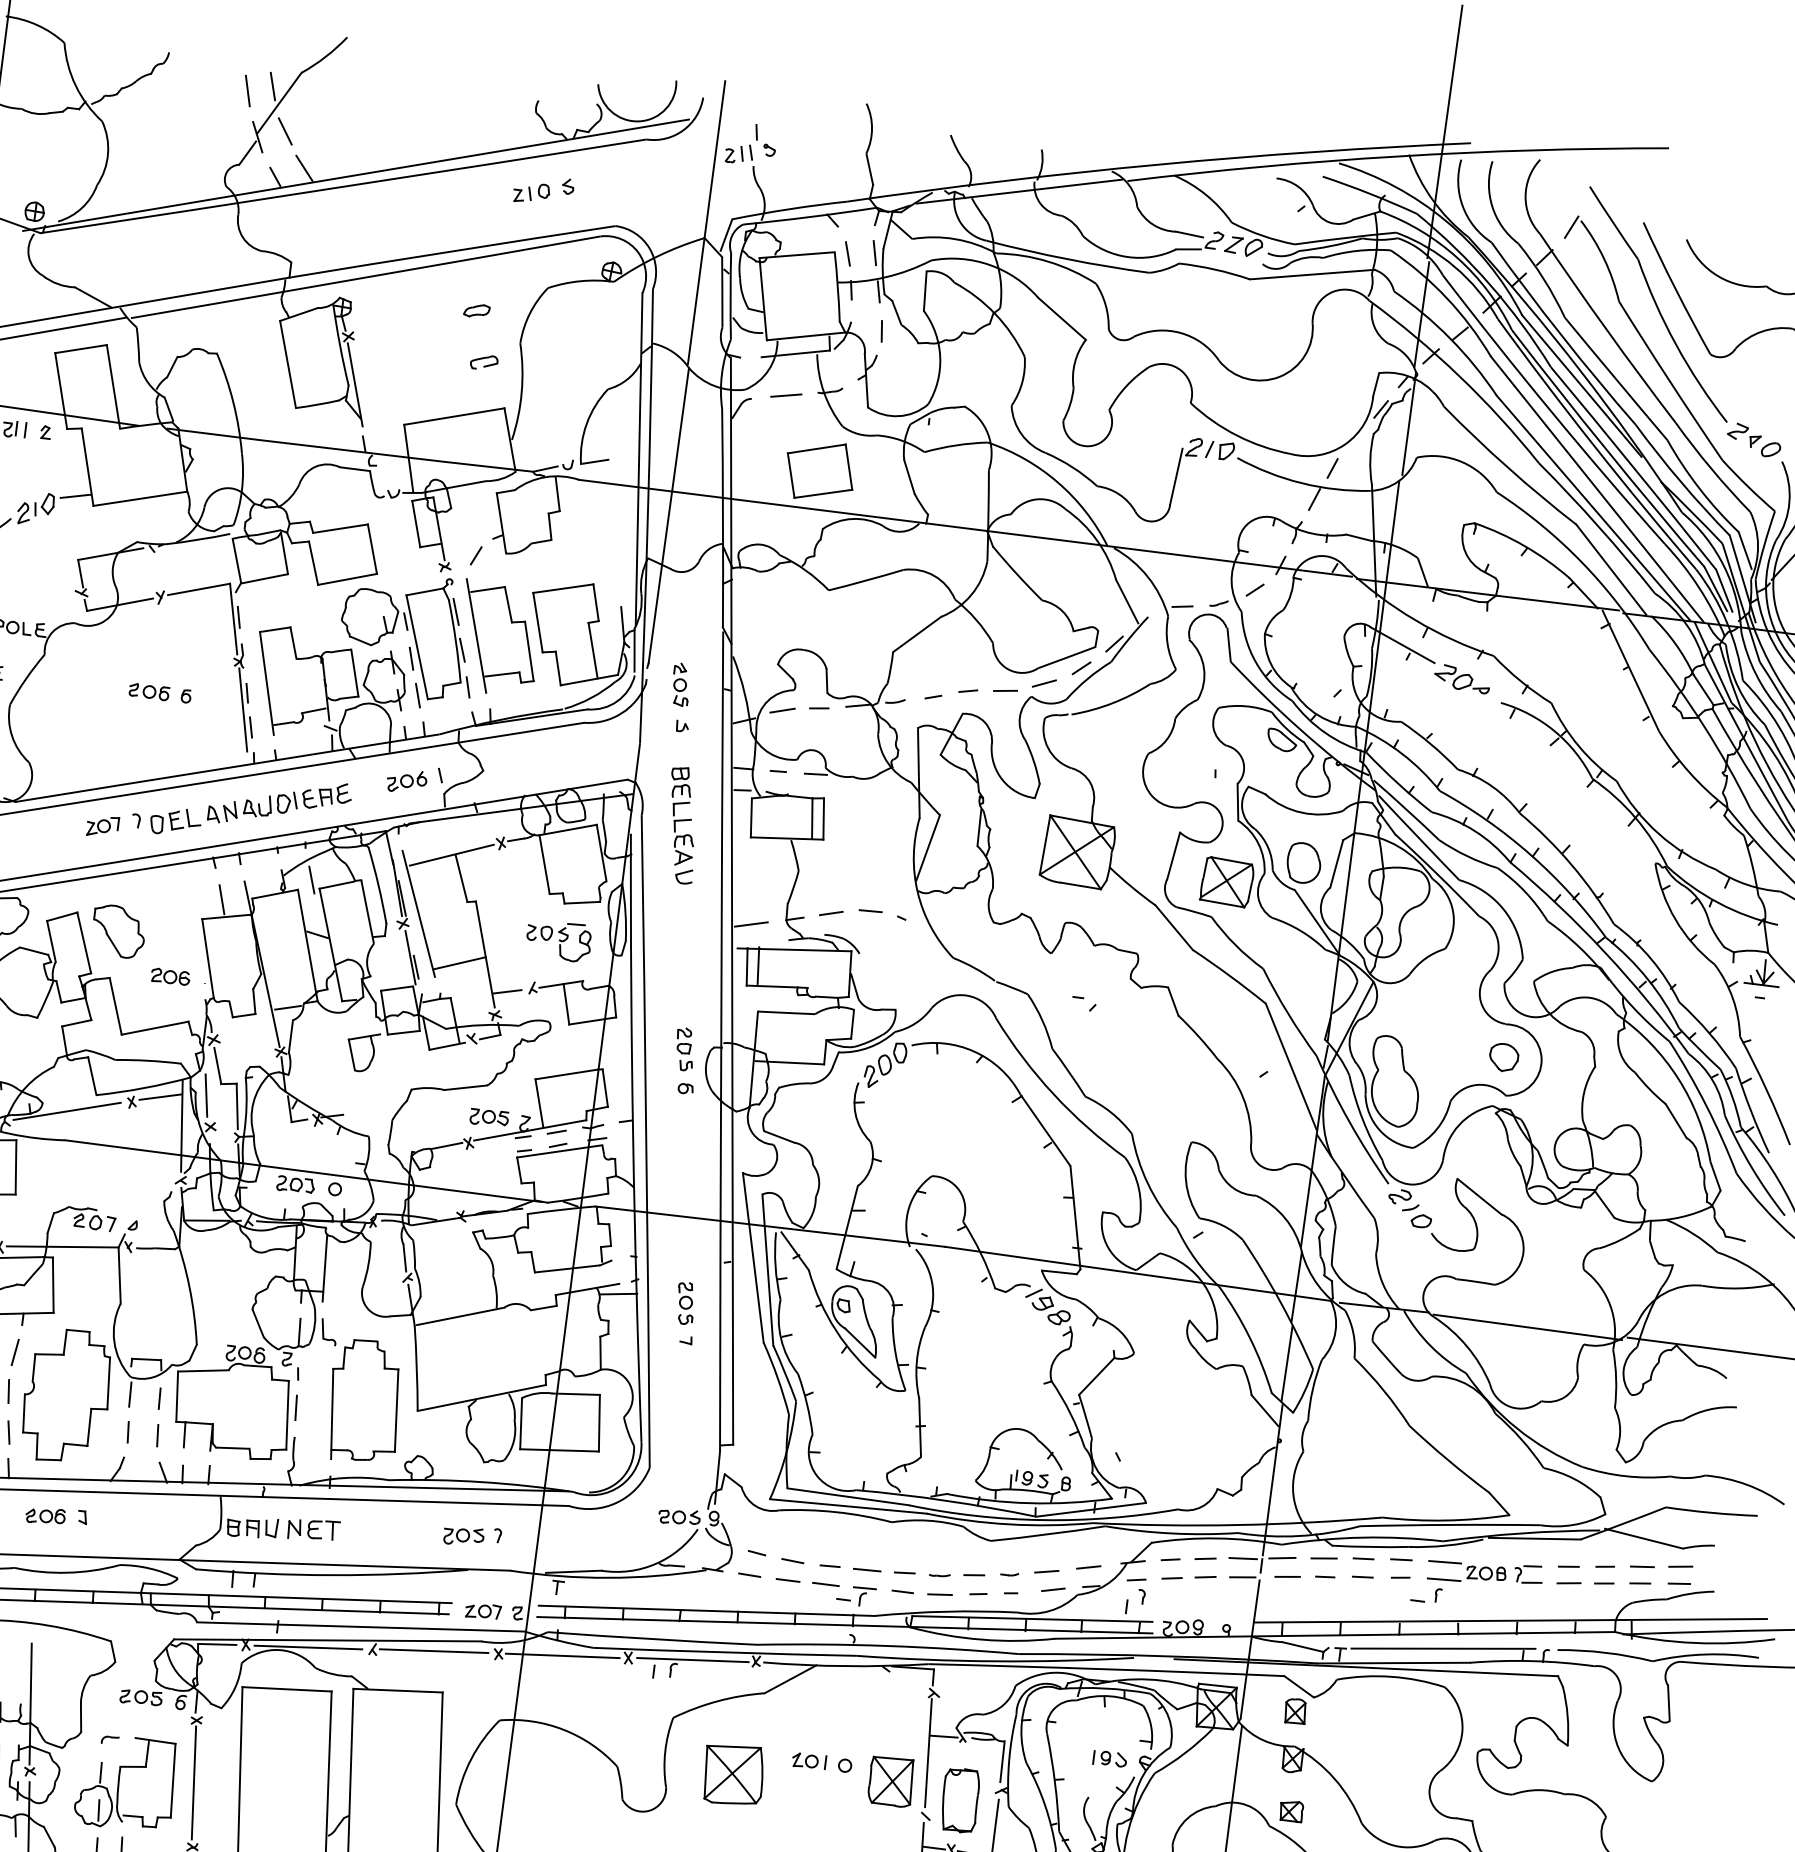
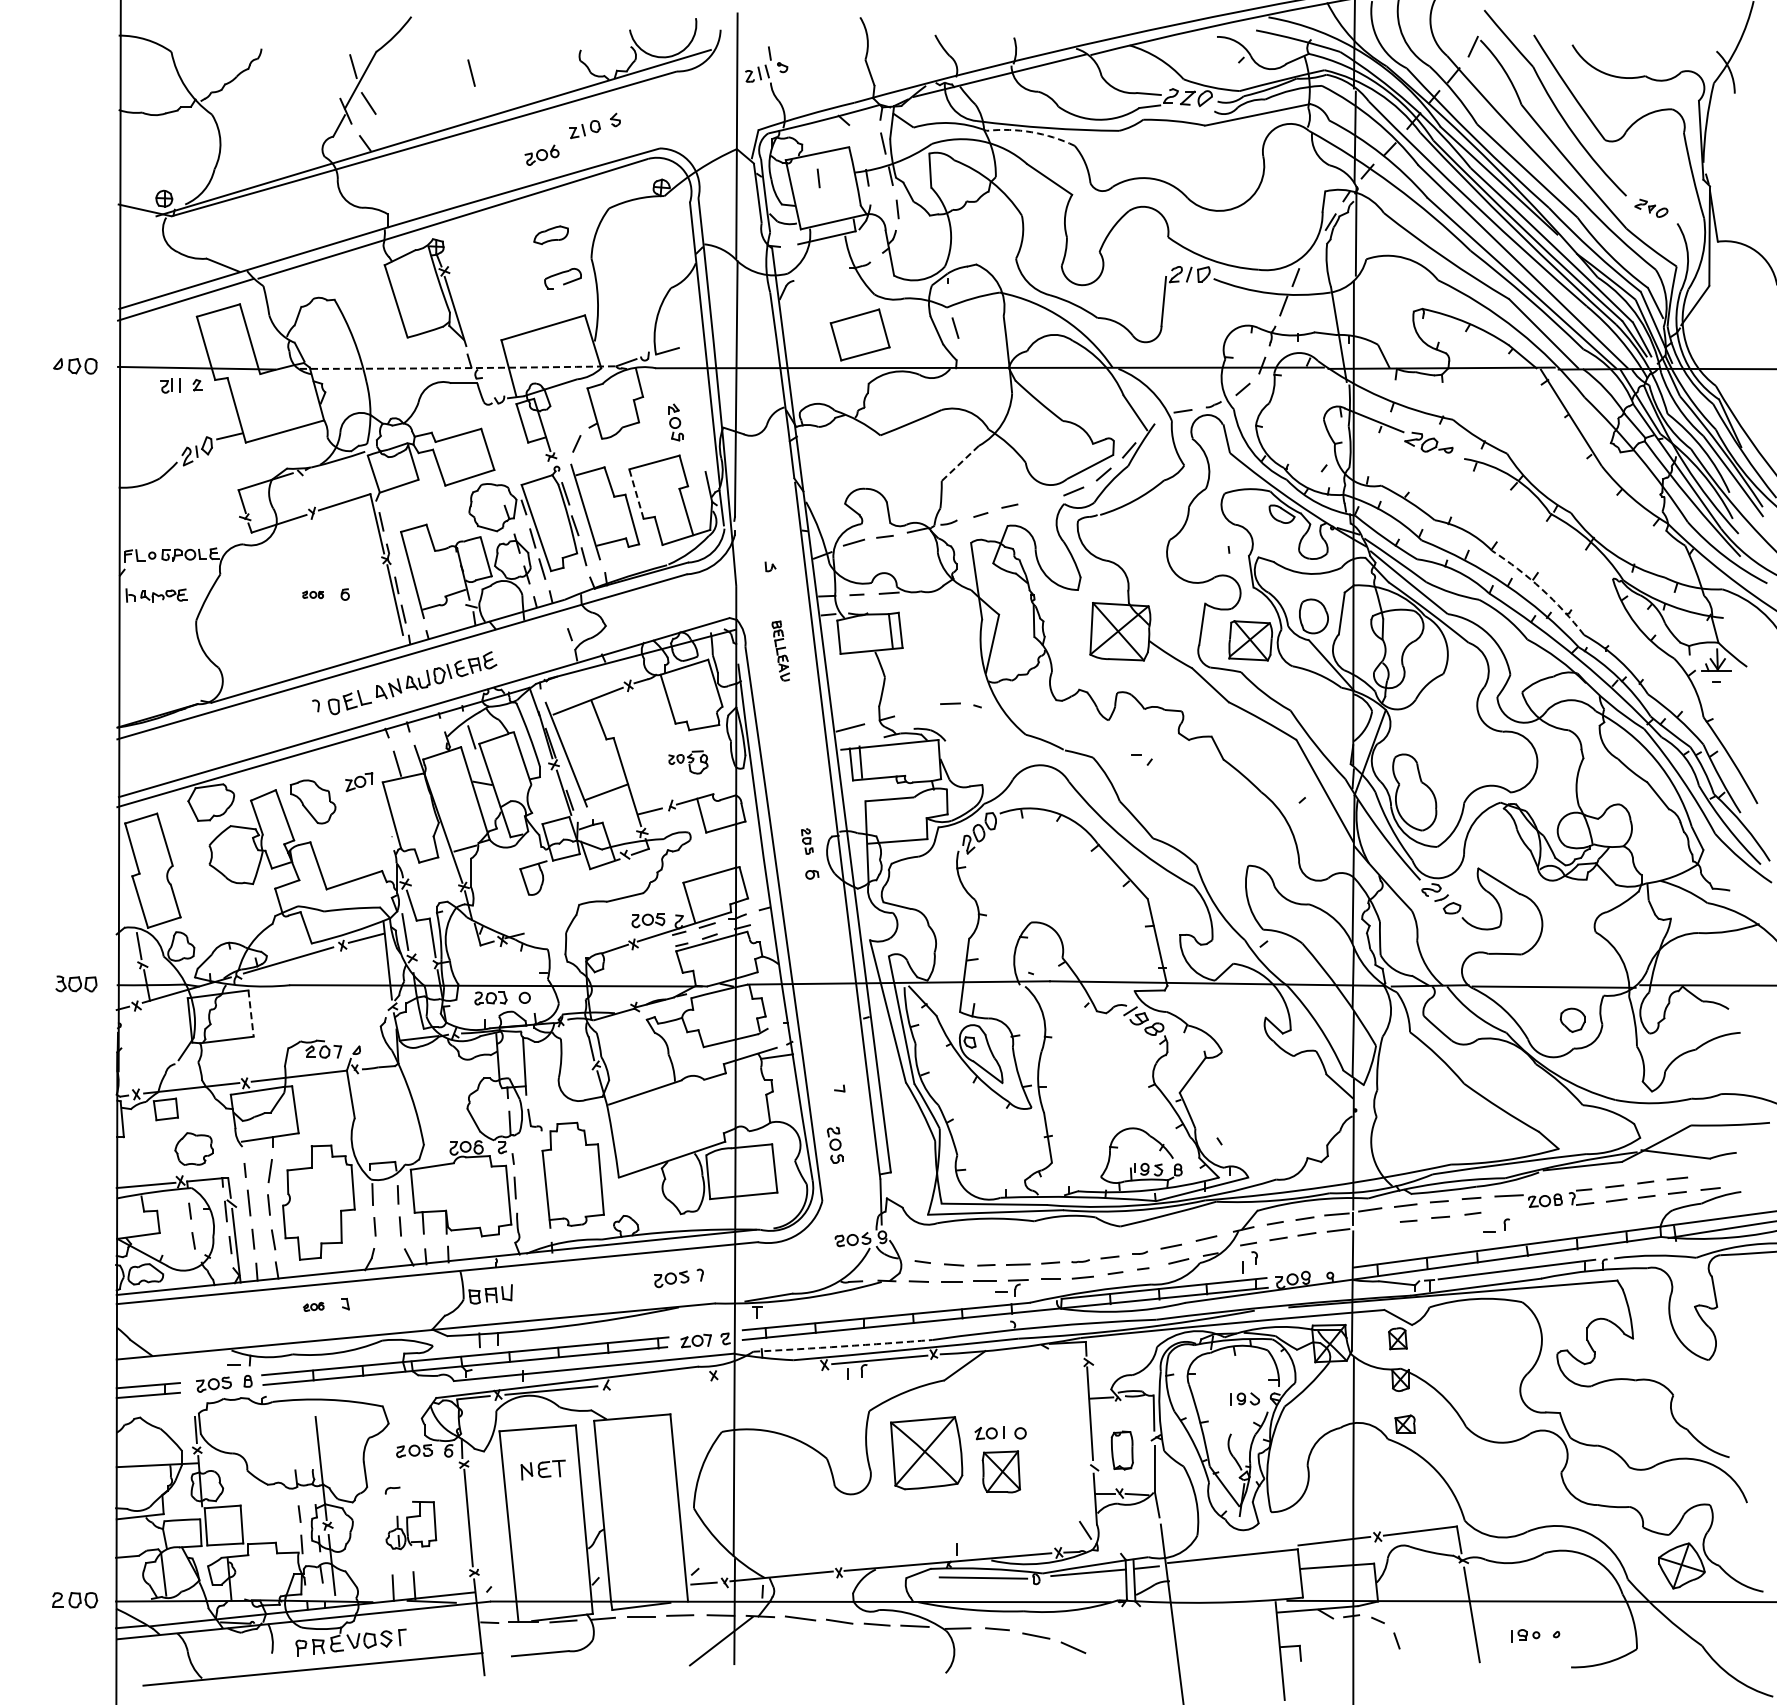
line: (247, 90) -> (471, 72), moved
line: (303, 167) -> (388, 132), removed
line: (848, 253) -> (955, 327), moved
arc: (1047, 261) -> (1031, 132), solid -> dashed
line: (794, 284) -> (818, 178), added
part: (476, 310) -> (550, 235), size x1.6
part: (483, 362) -> (562, 278), size x1.6
line: (786, 394) -> (823, 273), removed
part: (1754, 440) -> (1651, 208), size x0.7
arc: (350, 451) -> (458, 368), solid -> dashed
line: (537, 623) -> (636, 494), solid -> dashed
line: (917, 634) -> (960, 463), solid -> dashed
part: (680, 684) -> (675, 422), moved
line: (1005, 690) -> (1041, 501), removed
part: (148, 691) -> (312, 594), size x0.6
part: (406, 780) -> (541, 154), moved
part: (681, 824) -> (780, 650), size x0.6
part: (103, 826) -> (359, 782), moved
arc: (1571, 865) -> (1541, 589), solid -> dashed
line: (830, 912) -> (916, 709), removed
part: (558, 940) -> (688, 762), size x0.7
part: (171, 976) -> (362, 834), removed
part: (685, 1049) -> (807, 841), size x0.7
part: (1503, 1056) -> (1572, 1019), moved
line: (16, 1168) -> (251, 1014), solid -> dashed
part: (686, 1302) -> (835, 1144), moved
part: (45, 1515) -> (313, 1306), size x0.6
part: (312, 1529) -> (542, 1469), moved
line: (1680, 1566) -> (1709, 1174), removed
line: (1287, 1577) -> (1376, 1225), removed
line: (1444, 1579) -> (1510, 1210), removed
arc: (651, 1639) -> (842, 1346), solid -> dashed
line: (434, 1650) -> (658, 1379), removed
line: (562, 1656) -> (768, 1370), removed
part: (733, 1774) -> (926, 1452), size x1.4
part: (891, 1781) -> (1001, 1471), moved
part: (126, 1783) -> (411, 1525), size x0.6
part: (960, 1800) -> (1122, 1450), size x0.7

